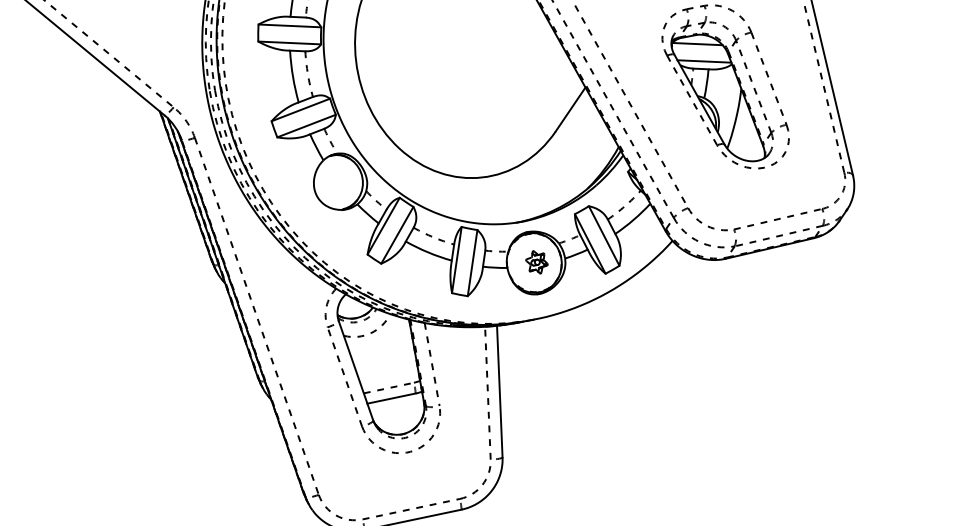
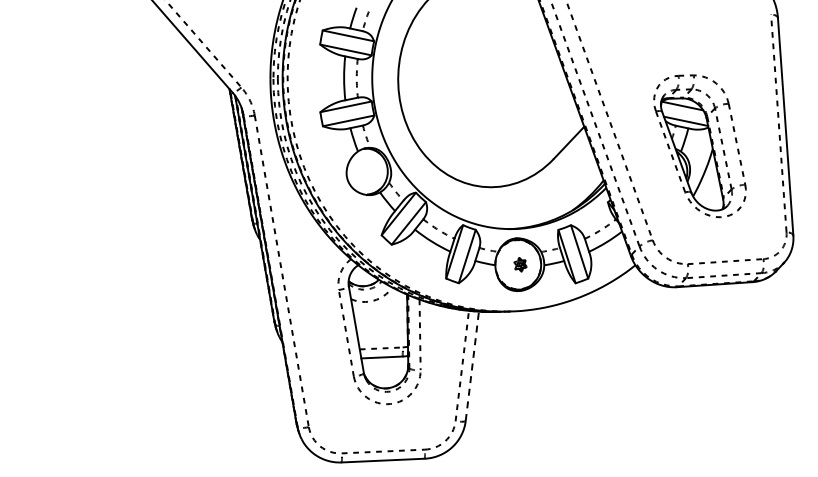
part: (536, 262) -> (520, 264), size x0.7
line: (499, 390) -> (472, 365), solid -> dashed

